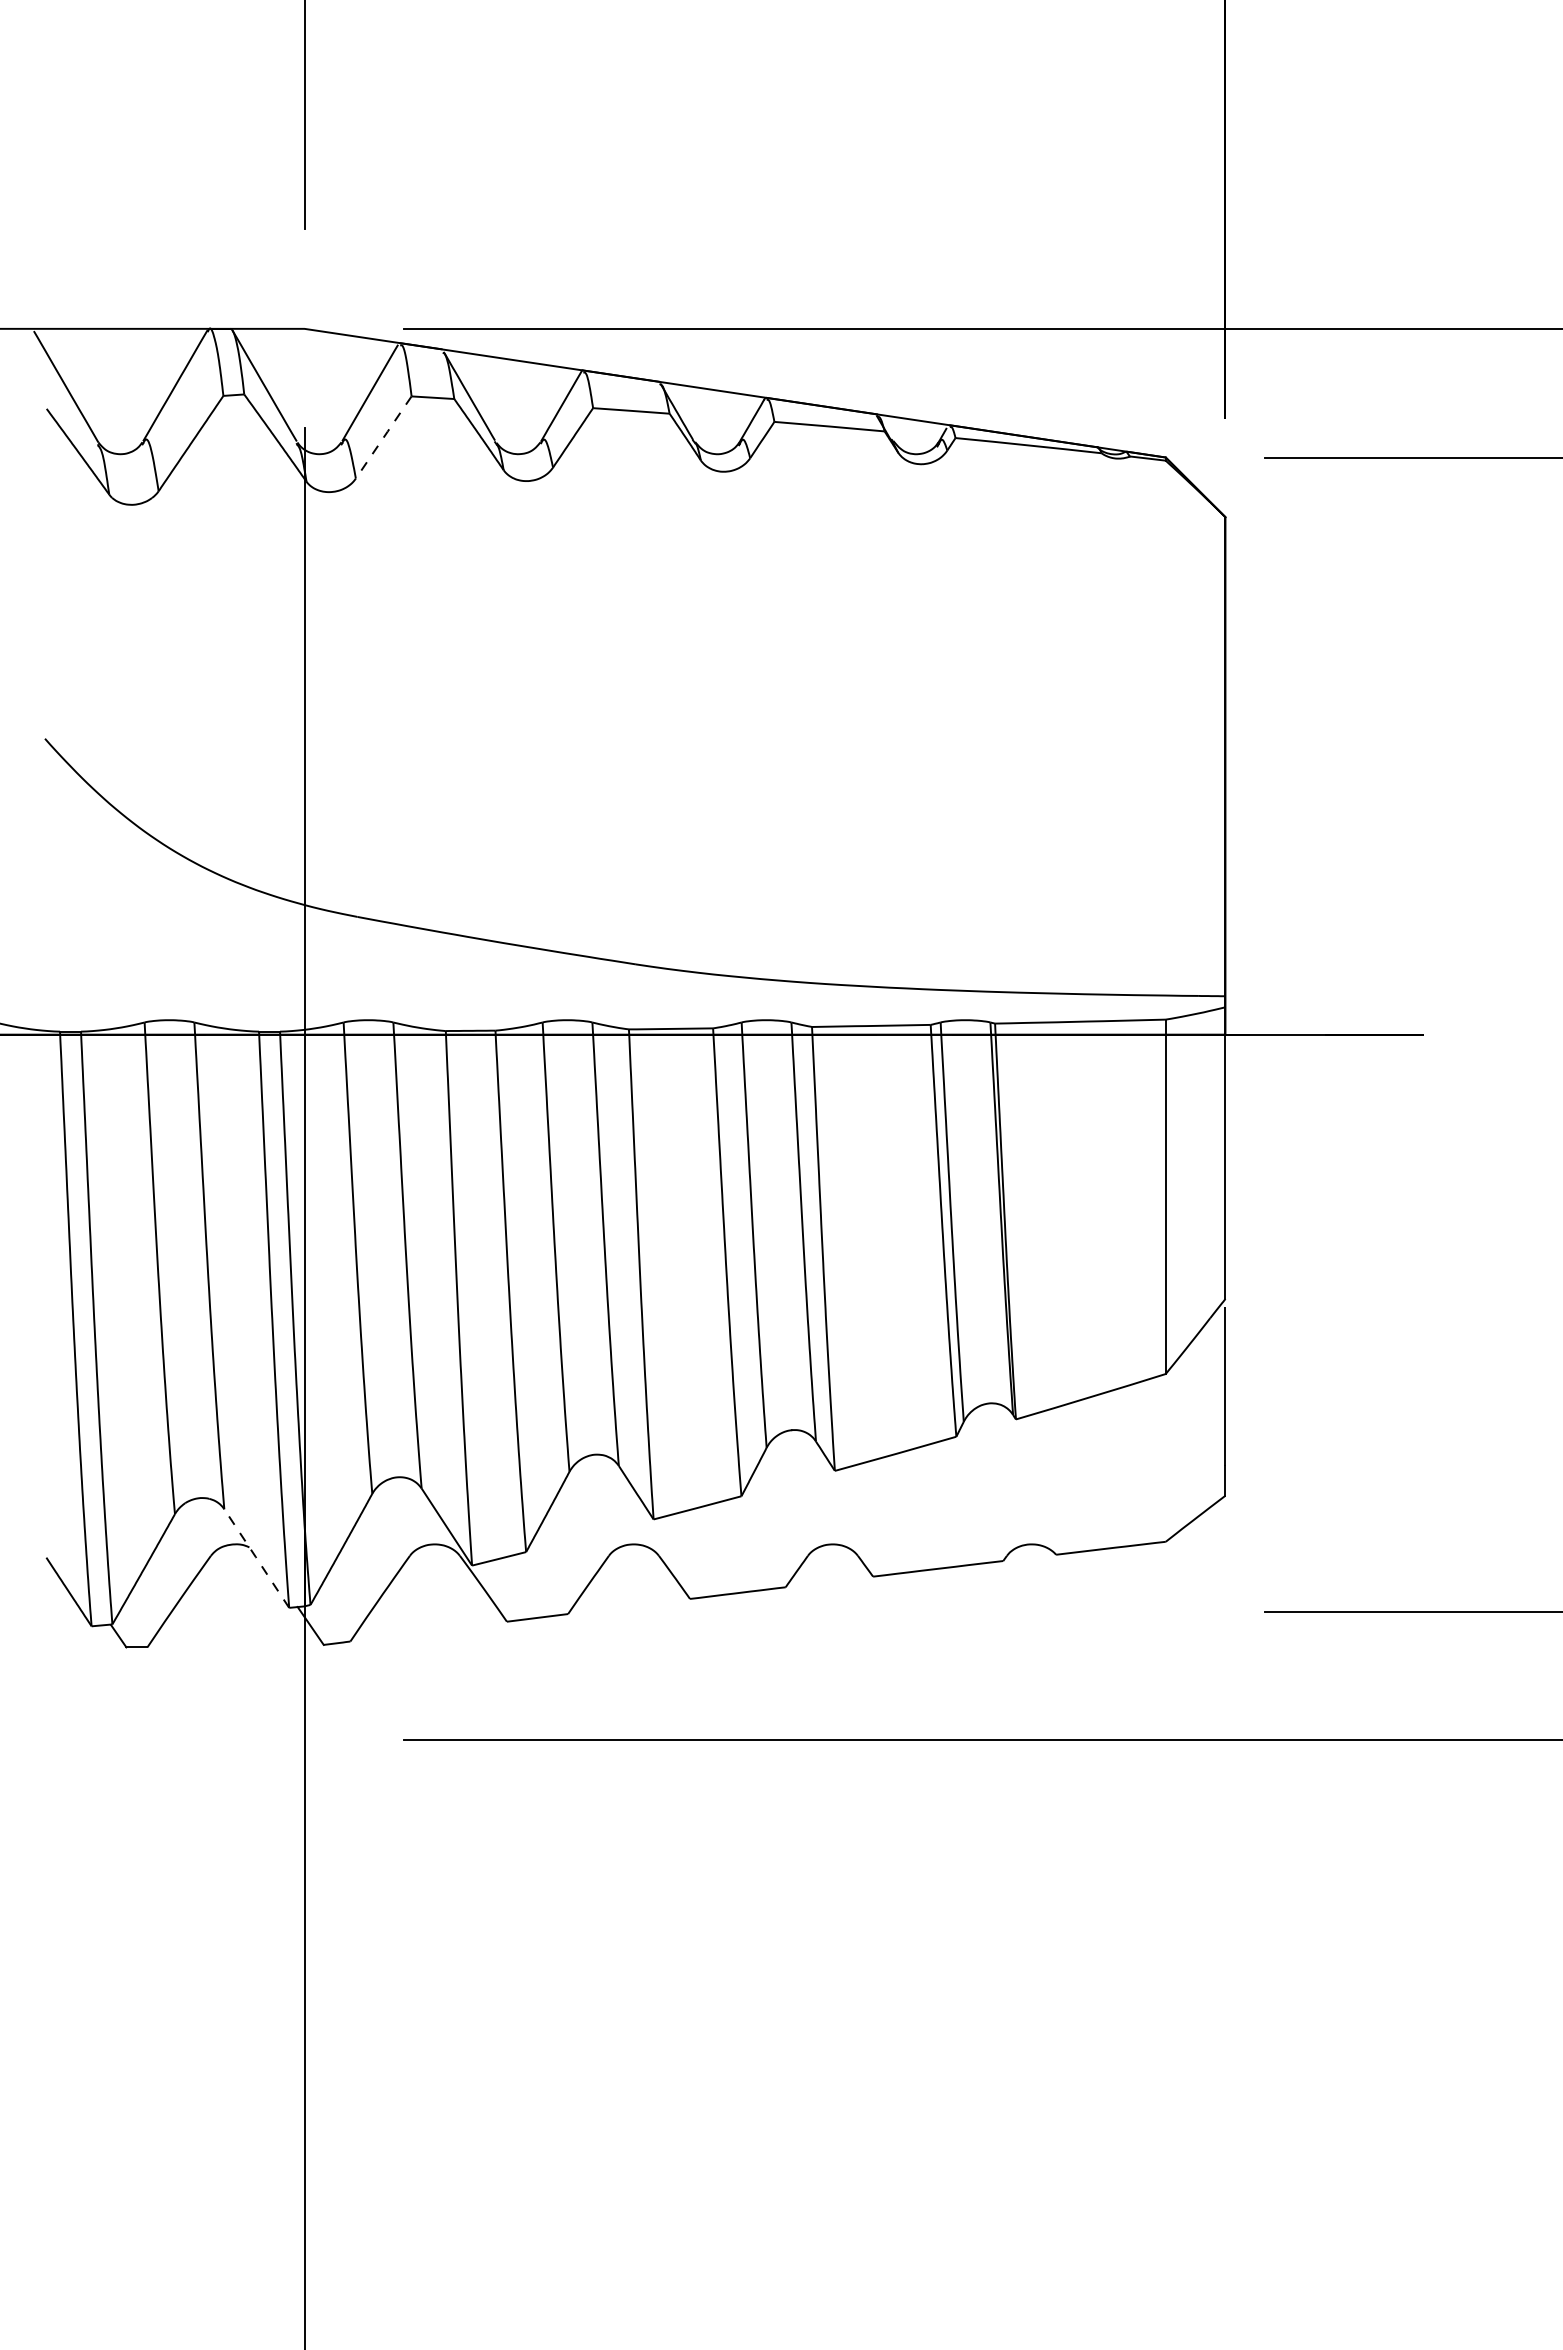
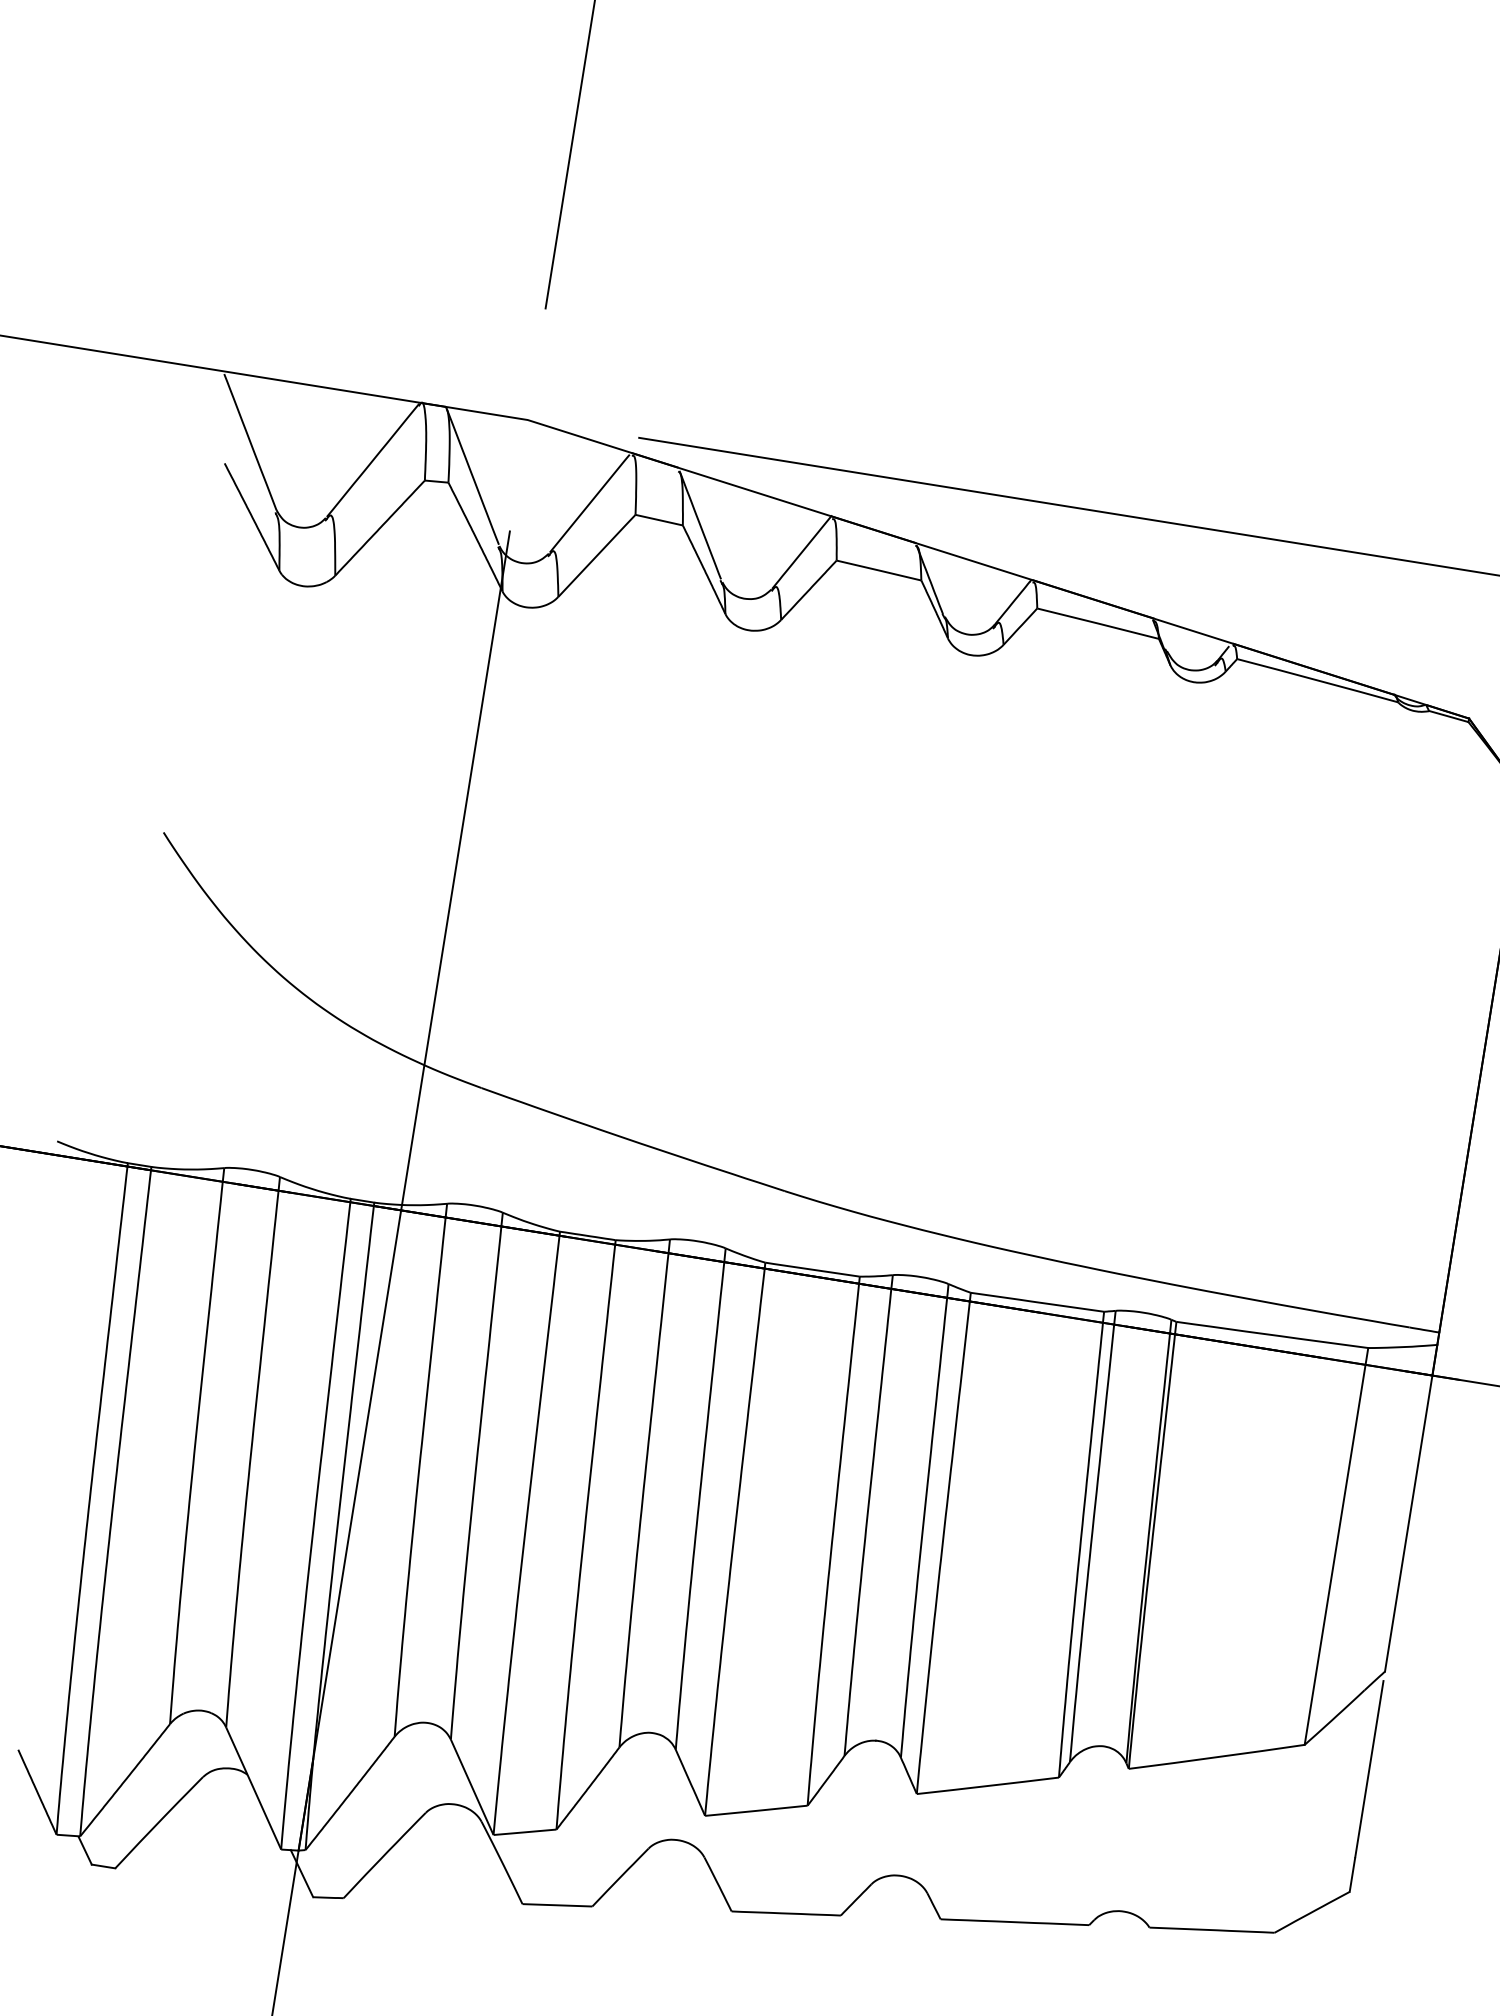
line: (384, 436) -> (597, 554), dashed -> solid
line: (256, 1558) -> (253, 1788), dashed -> solid

